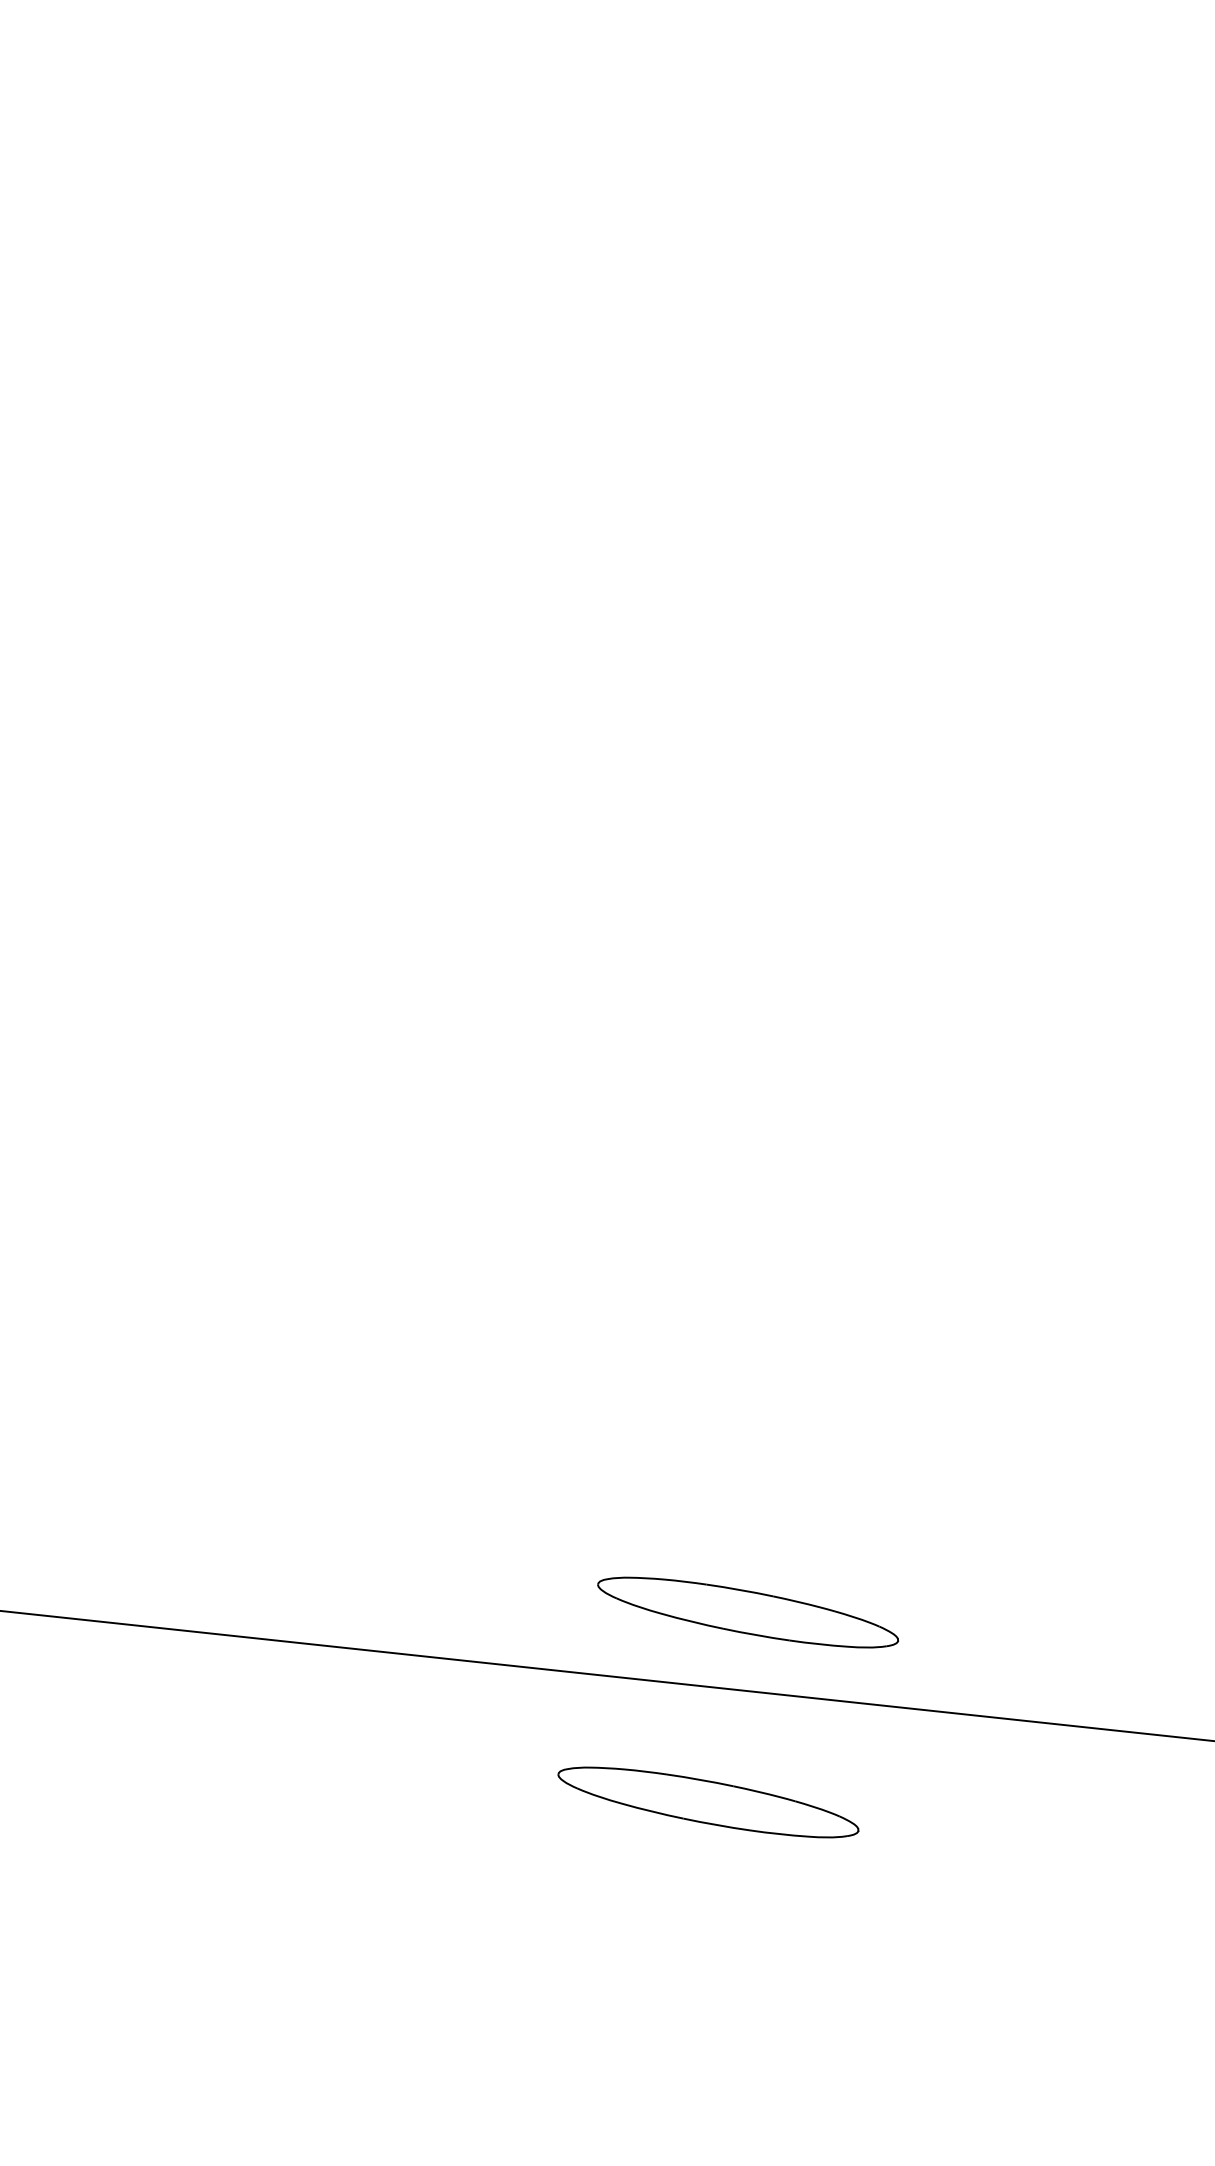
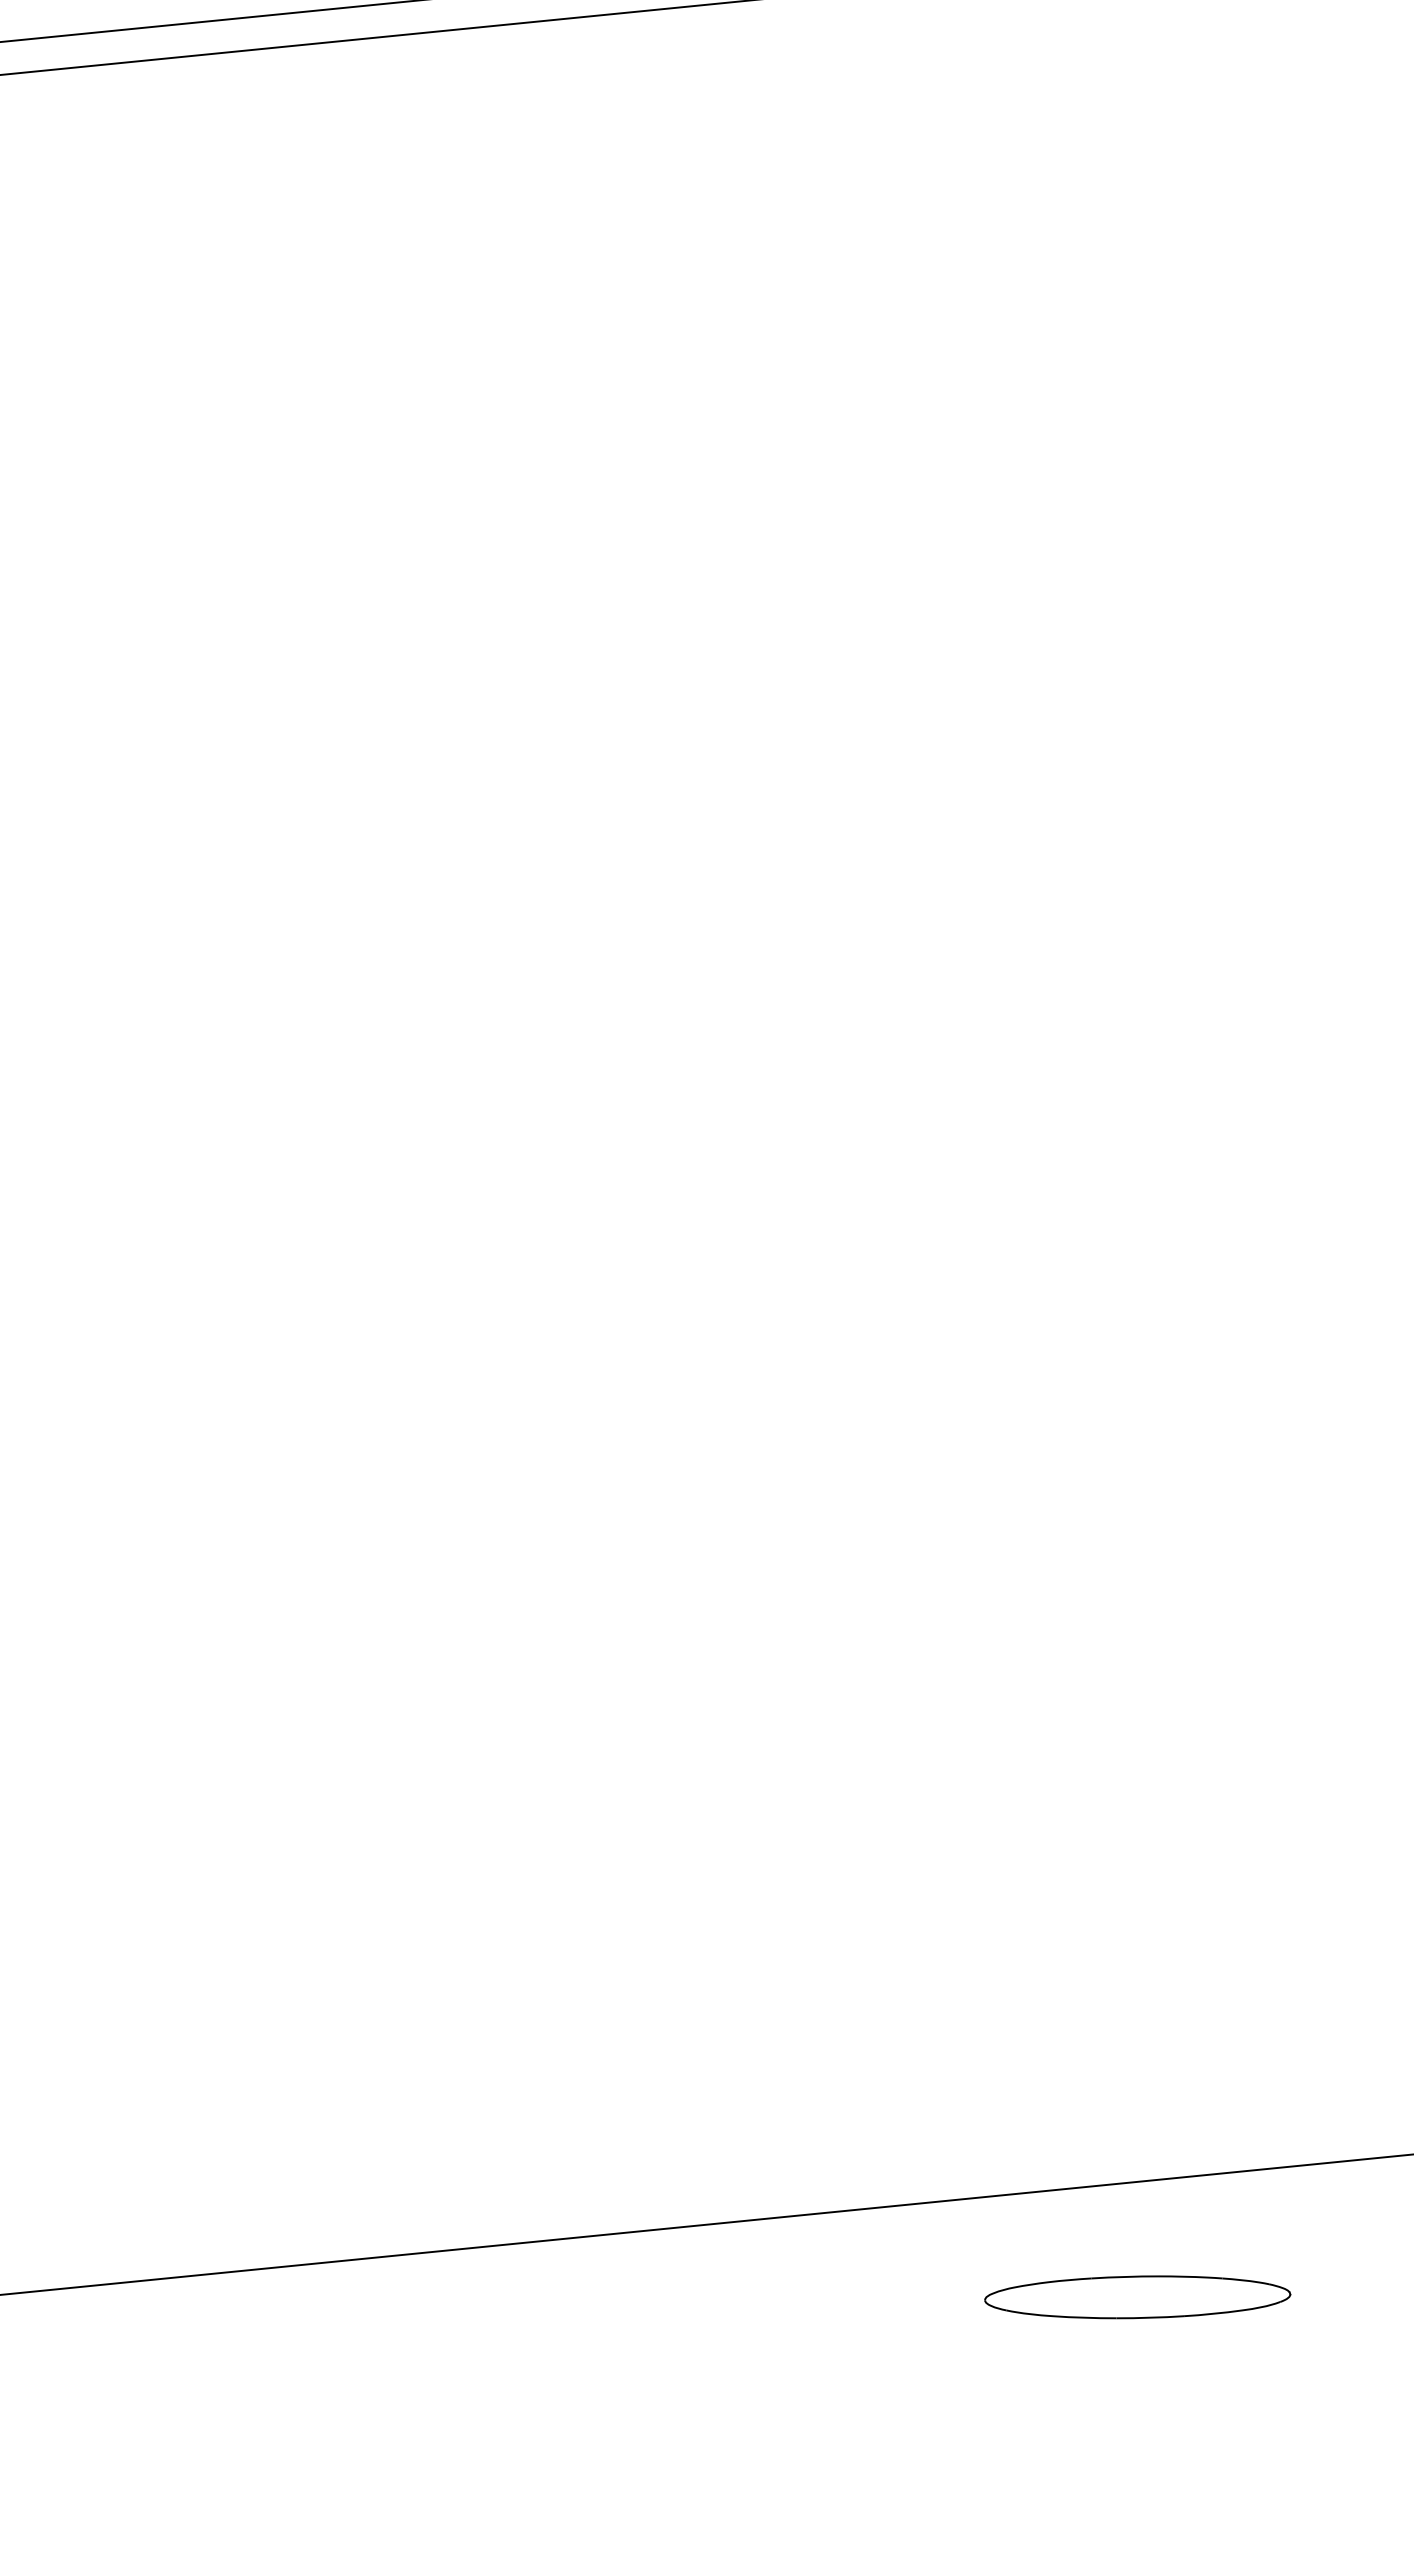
part: (747, 1612) -> (1137, 2103), removed

